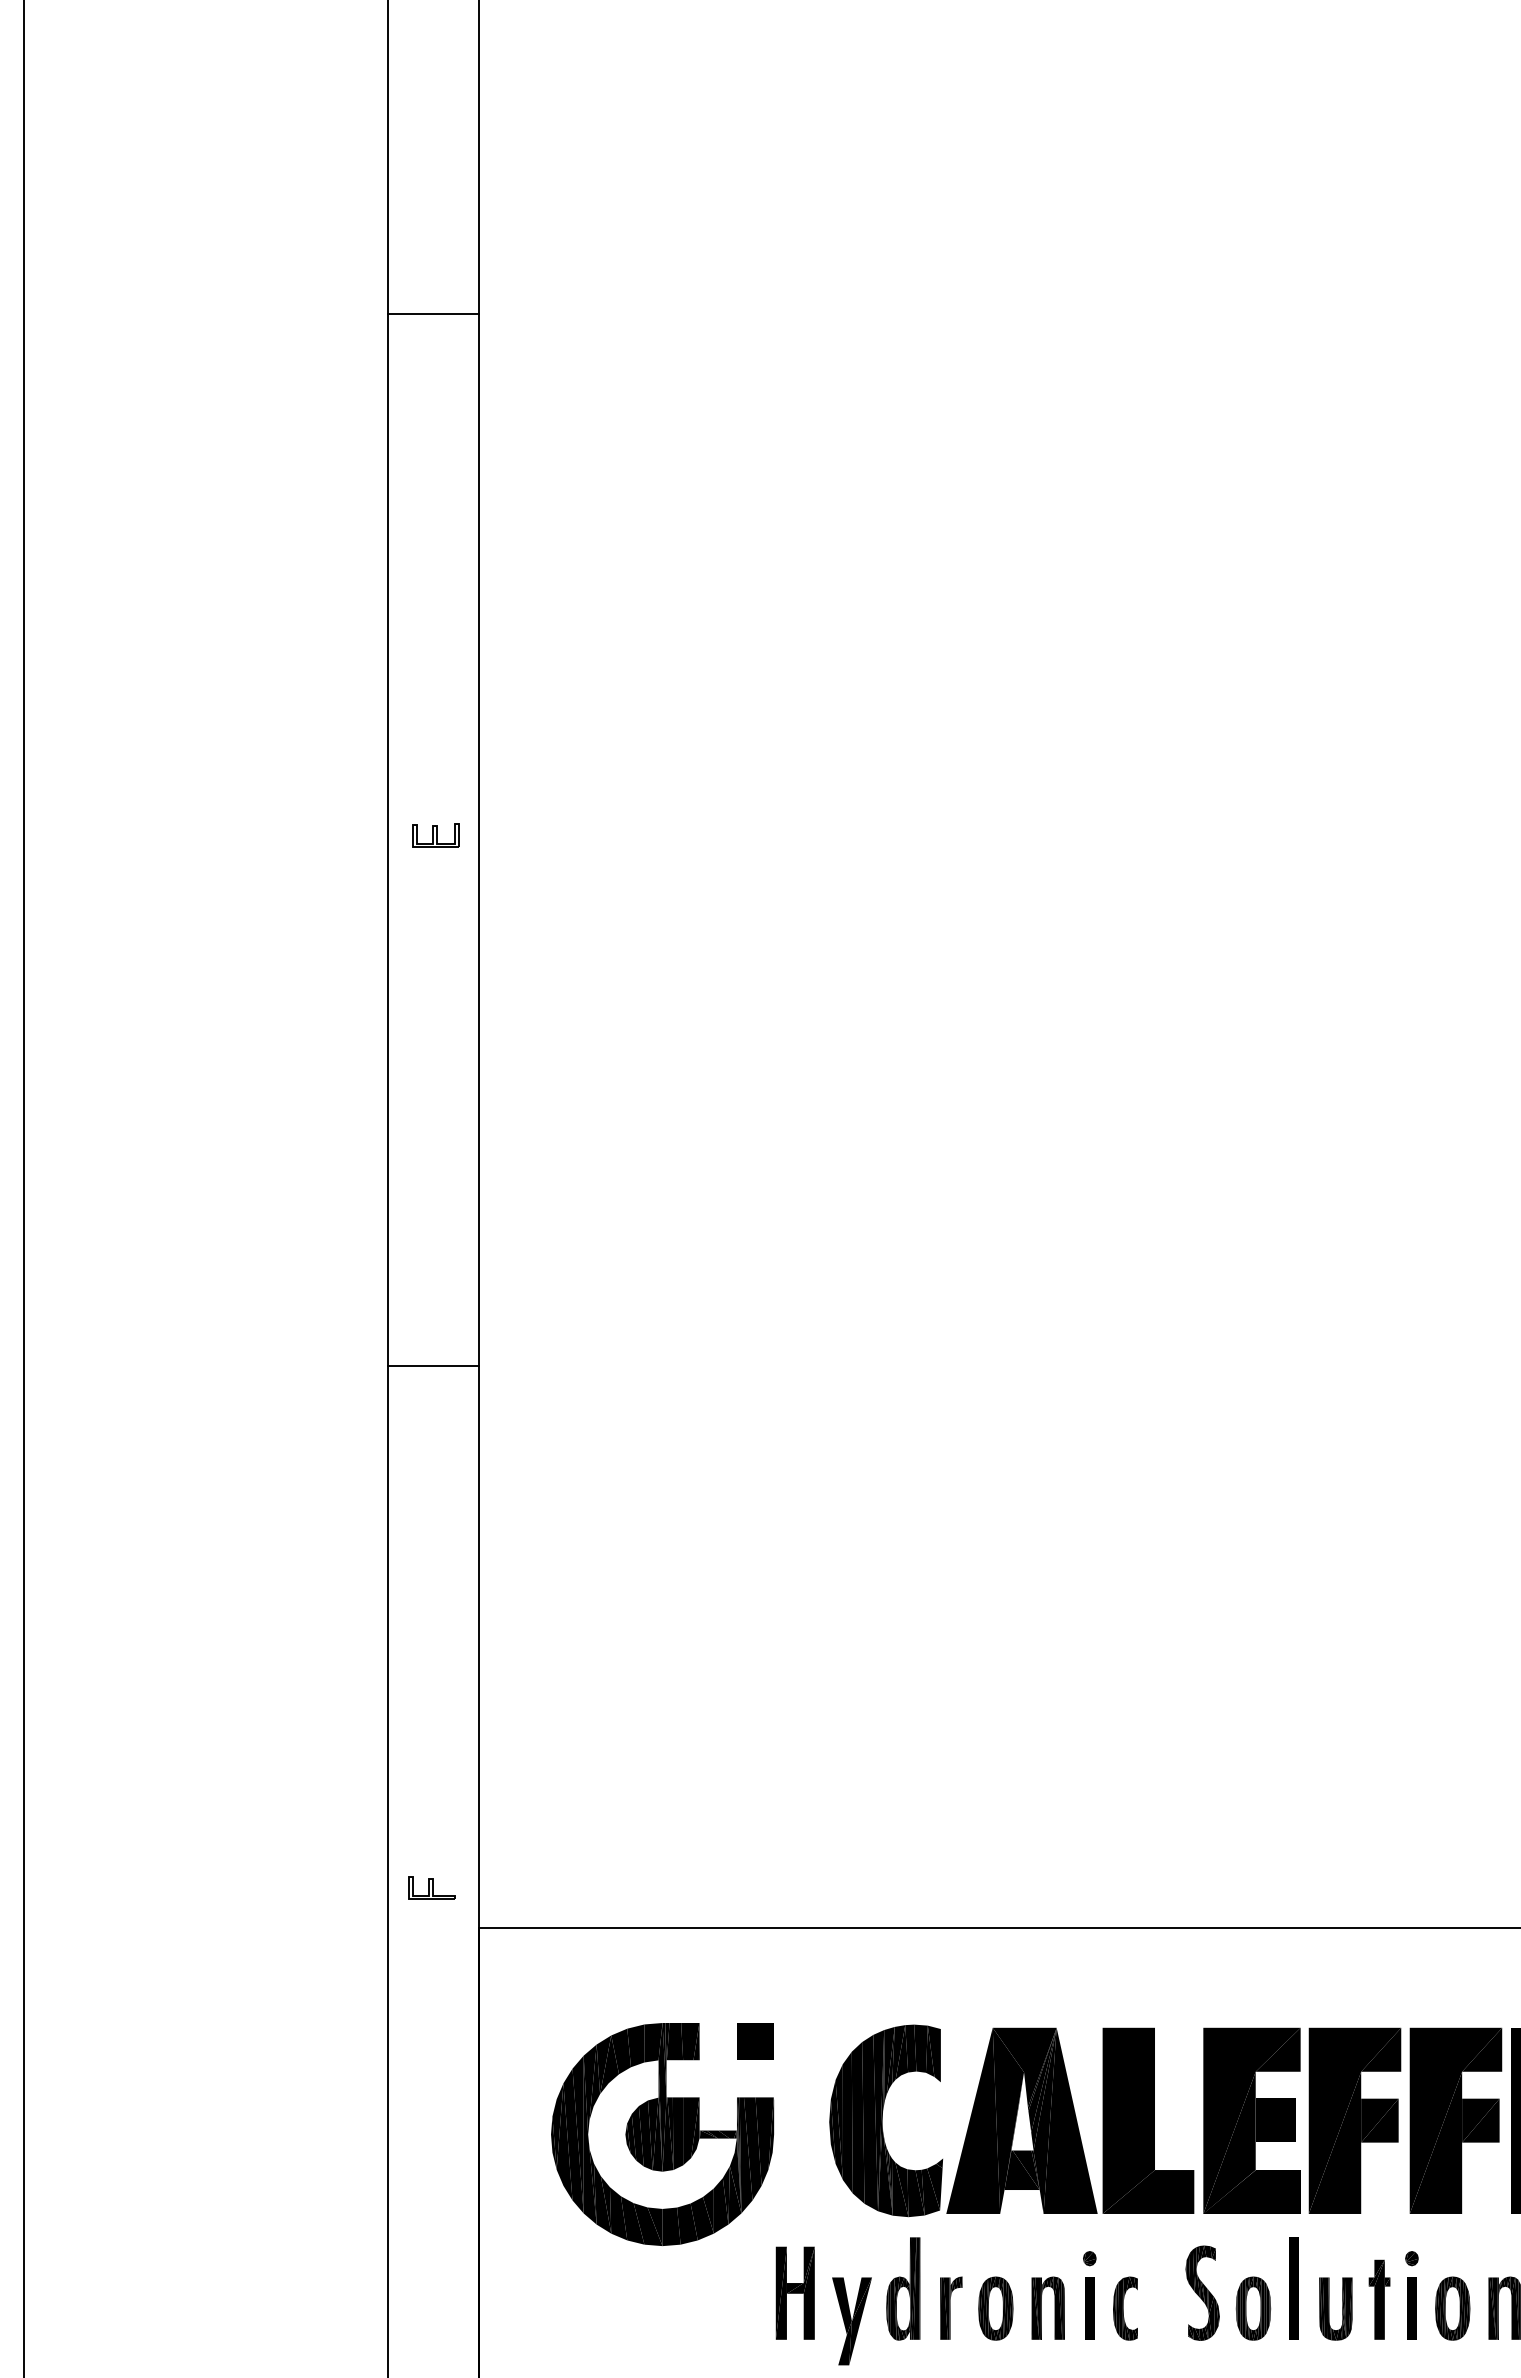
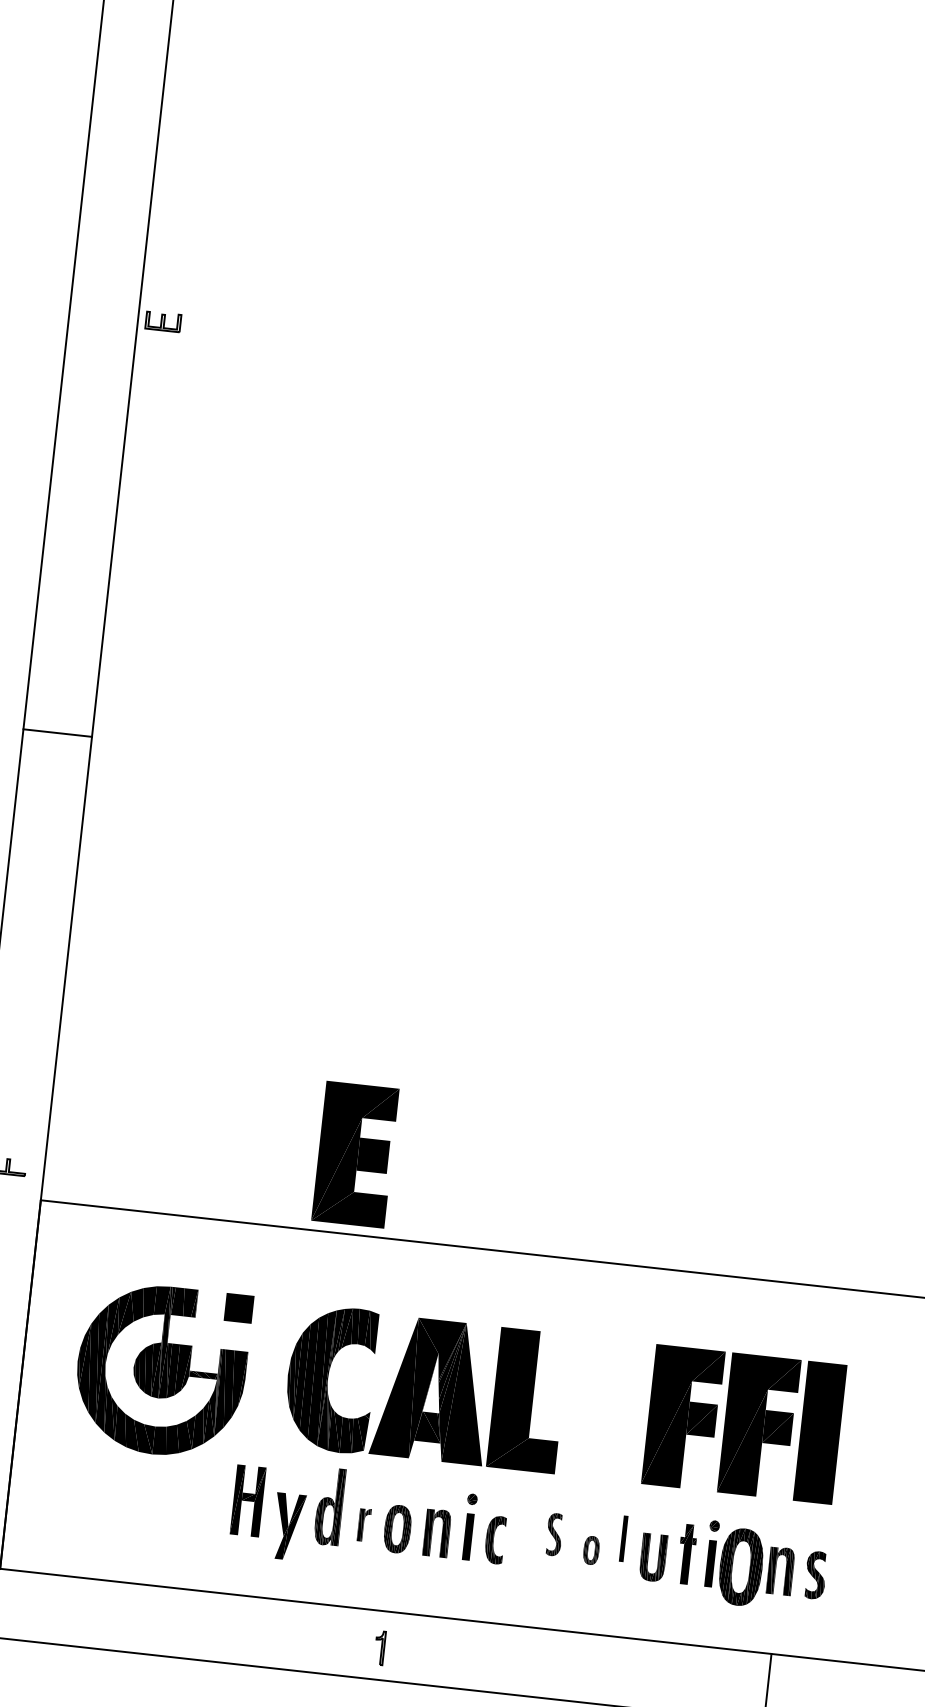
part: (435, 835) -> (163, 321), moved
line: (433, 1366) -> (57, 733), moved
part: (1251, 2120) -> (355, 1154), moved
part: (1293, 2288) -> (623, 1538), size x0.6
part: (1202, 2292) -> (554, 1534), size x0.6
part: (951, 2307) -> (364, 1524), size x0.7
part: (1253, 2308) -> (591, 1550), size x0.6
part: (1452, 2308) -> (741, 1566), size x1.6

